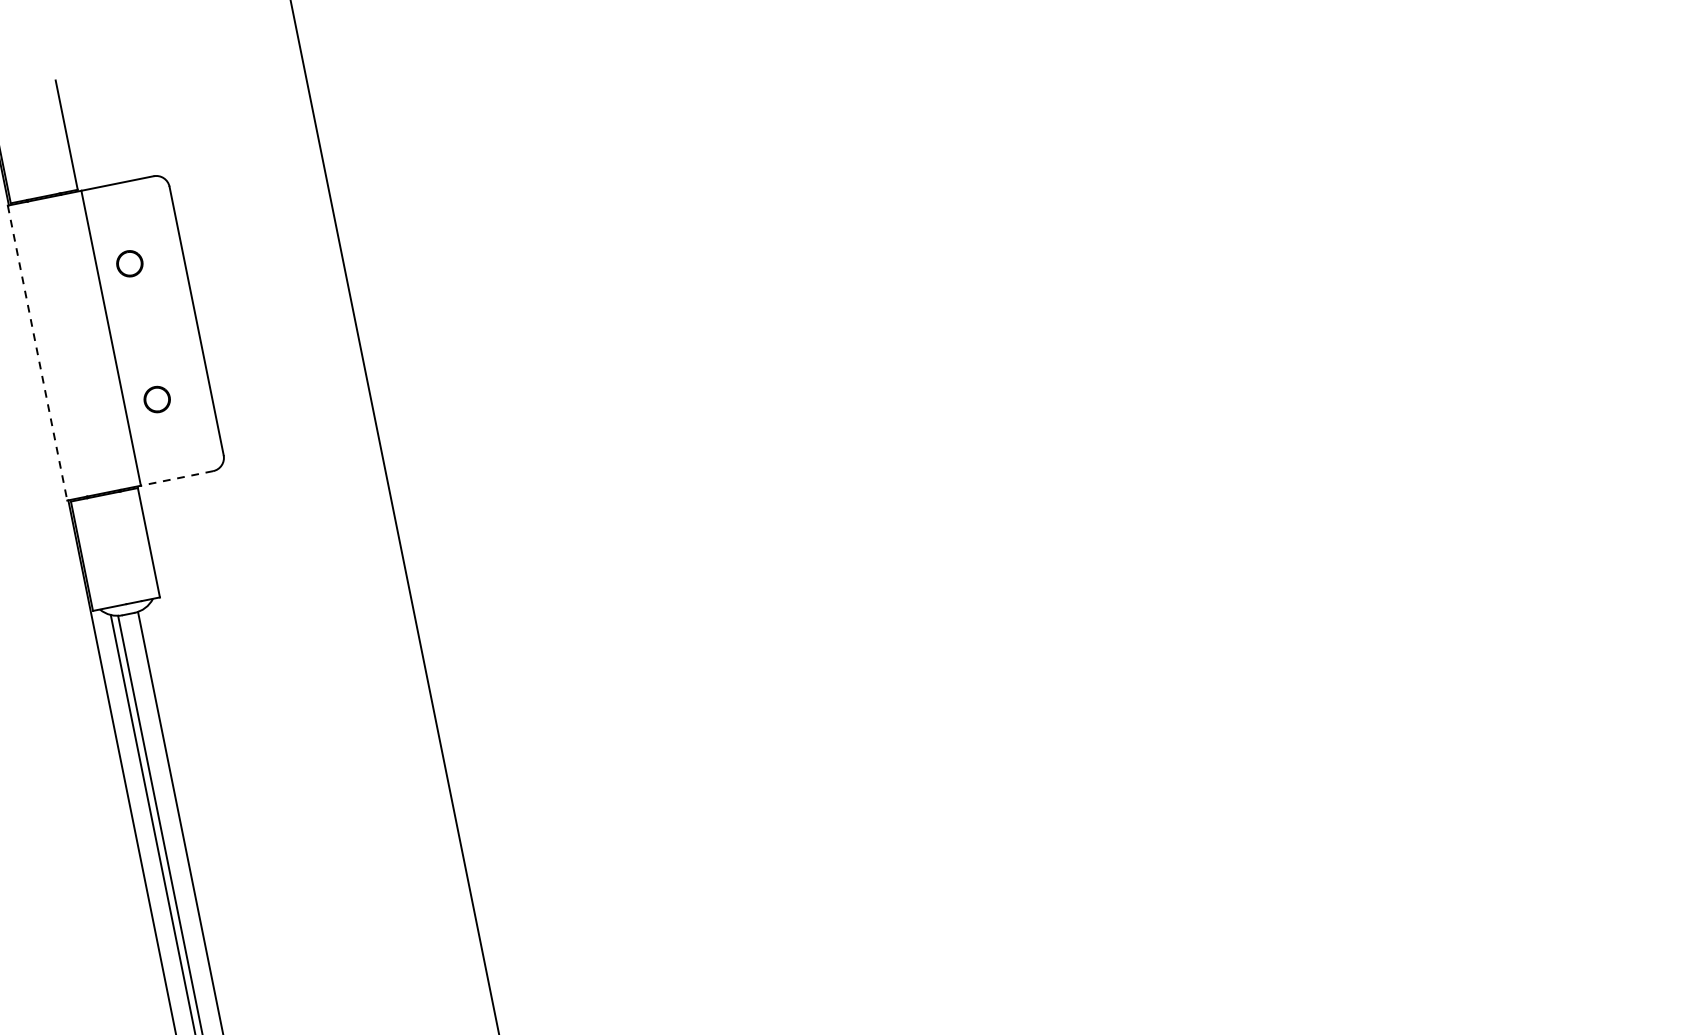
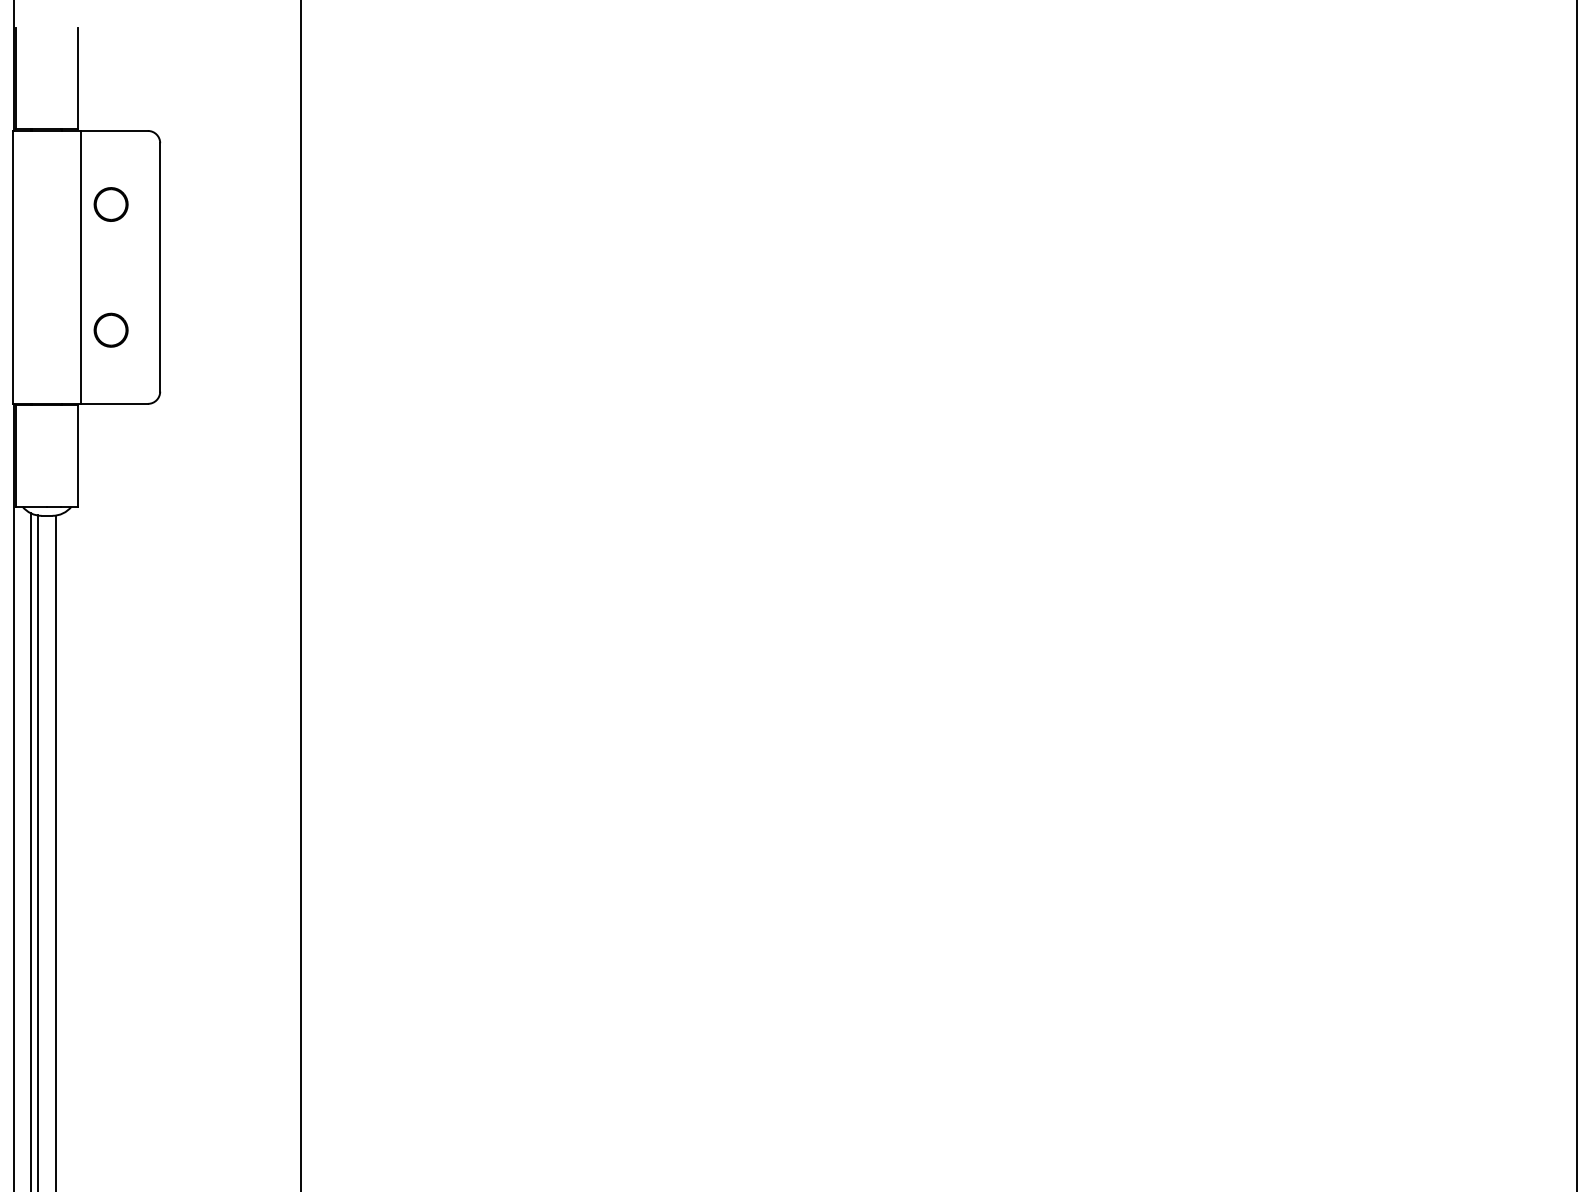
part: (129, 263) -> (110, 204), size x1.43
line: (38, 353) -> (13, 267), dashed -> solid
part: (156, 398) -> (110, 329), size x1.43
line: (176, 478) -> (114, 403), dashed -> solid

